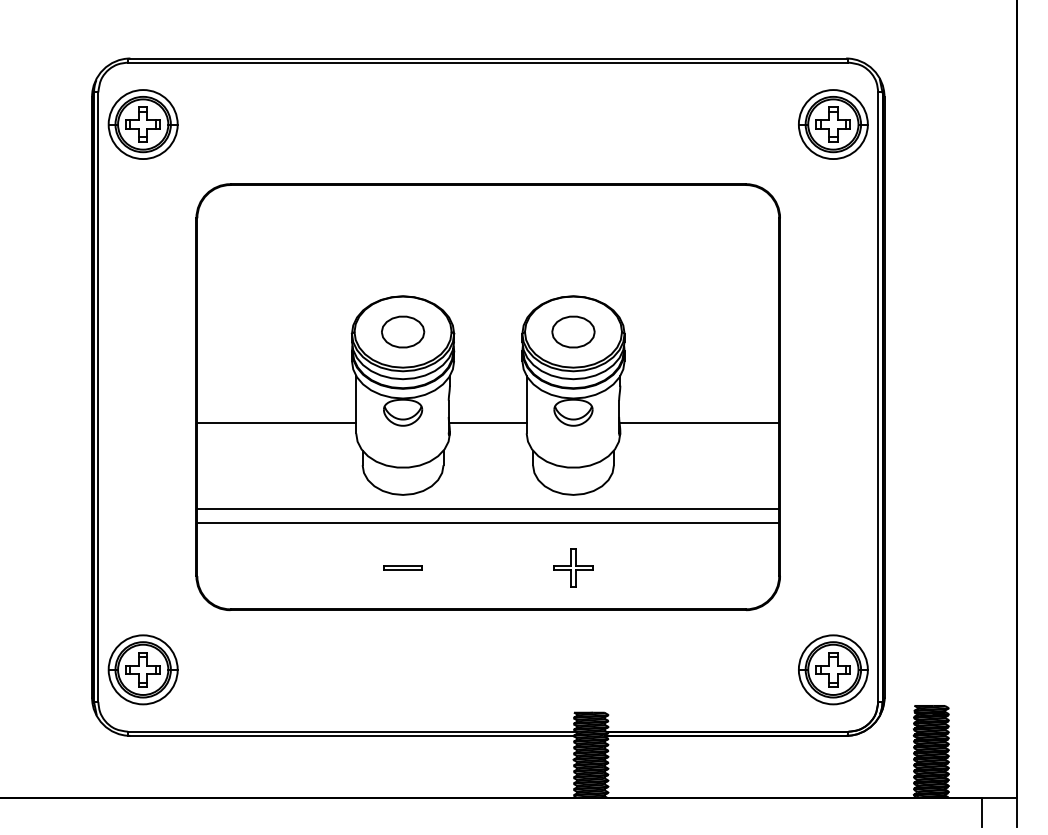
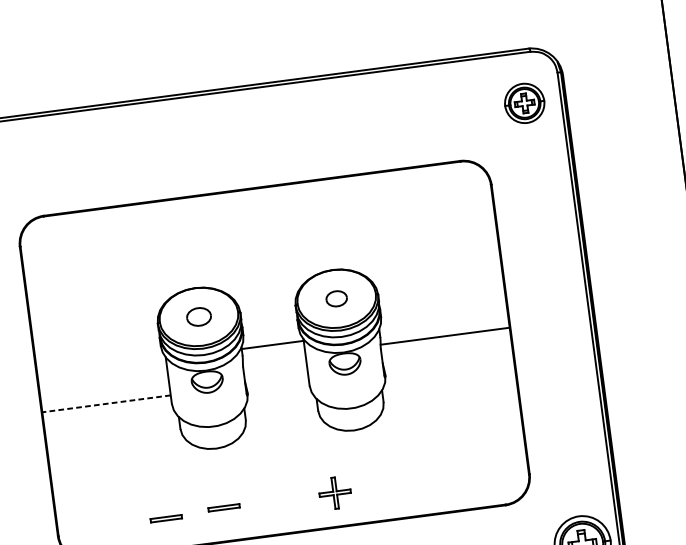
part: (833, 124) -> (524, 103), size x0.7
part: (403, 331) -> (199, 316), size x0.7
part: (573, 331) -> (336, 298), size x0.6
line: (276, 422) -> (106, 403), solid -> dashed
line: (487, 422) -> (272, 344), moved
line: (699, 422) -> (445, 335), moved
line: (488, 508) -> (286, 450), removed
line: (488, 523) -> (288, 462), removed
part: (573, 567) -> (335, 492), moved
part: (330, 571) -> (165, 518), added

